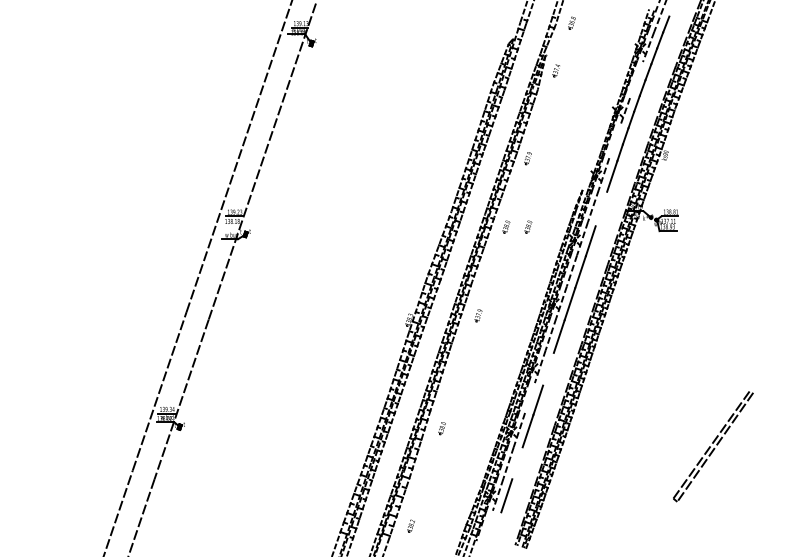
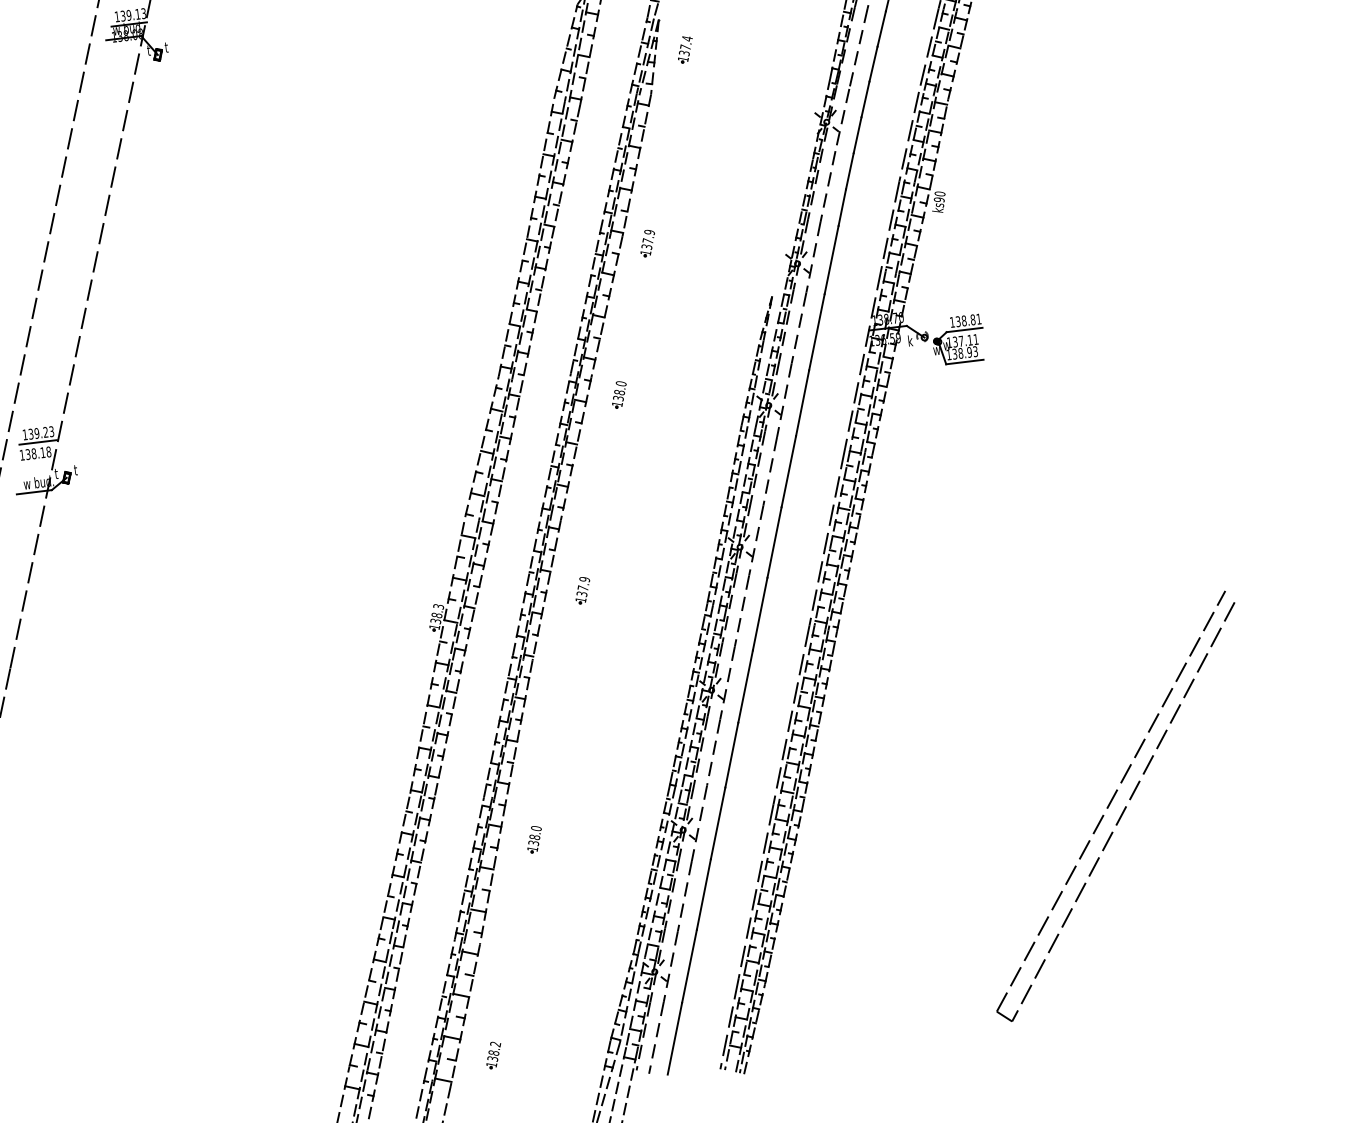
line: (636, 80) -> (858, 49), added
line: (614, 142) -> (827, 187), added
line: (601, 208) -> (816, 331), added
part: (528, 226) -> (666, 388), removed
line: (548, 368) -> (745, 684), added
line: (529, 397) -> (712, 751), added
part: (713, 445) -> (1116, 806), size x1.67
line: (517, 463) -> (703, 894), added
line: (487, 526) -> (656, 1036), added
line: (495, 528) -> (673, 1038), added

